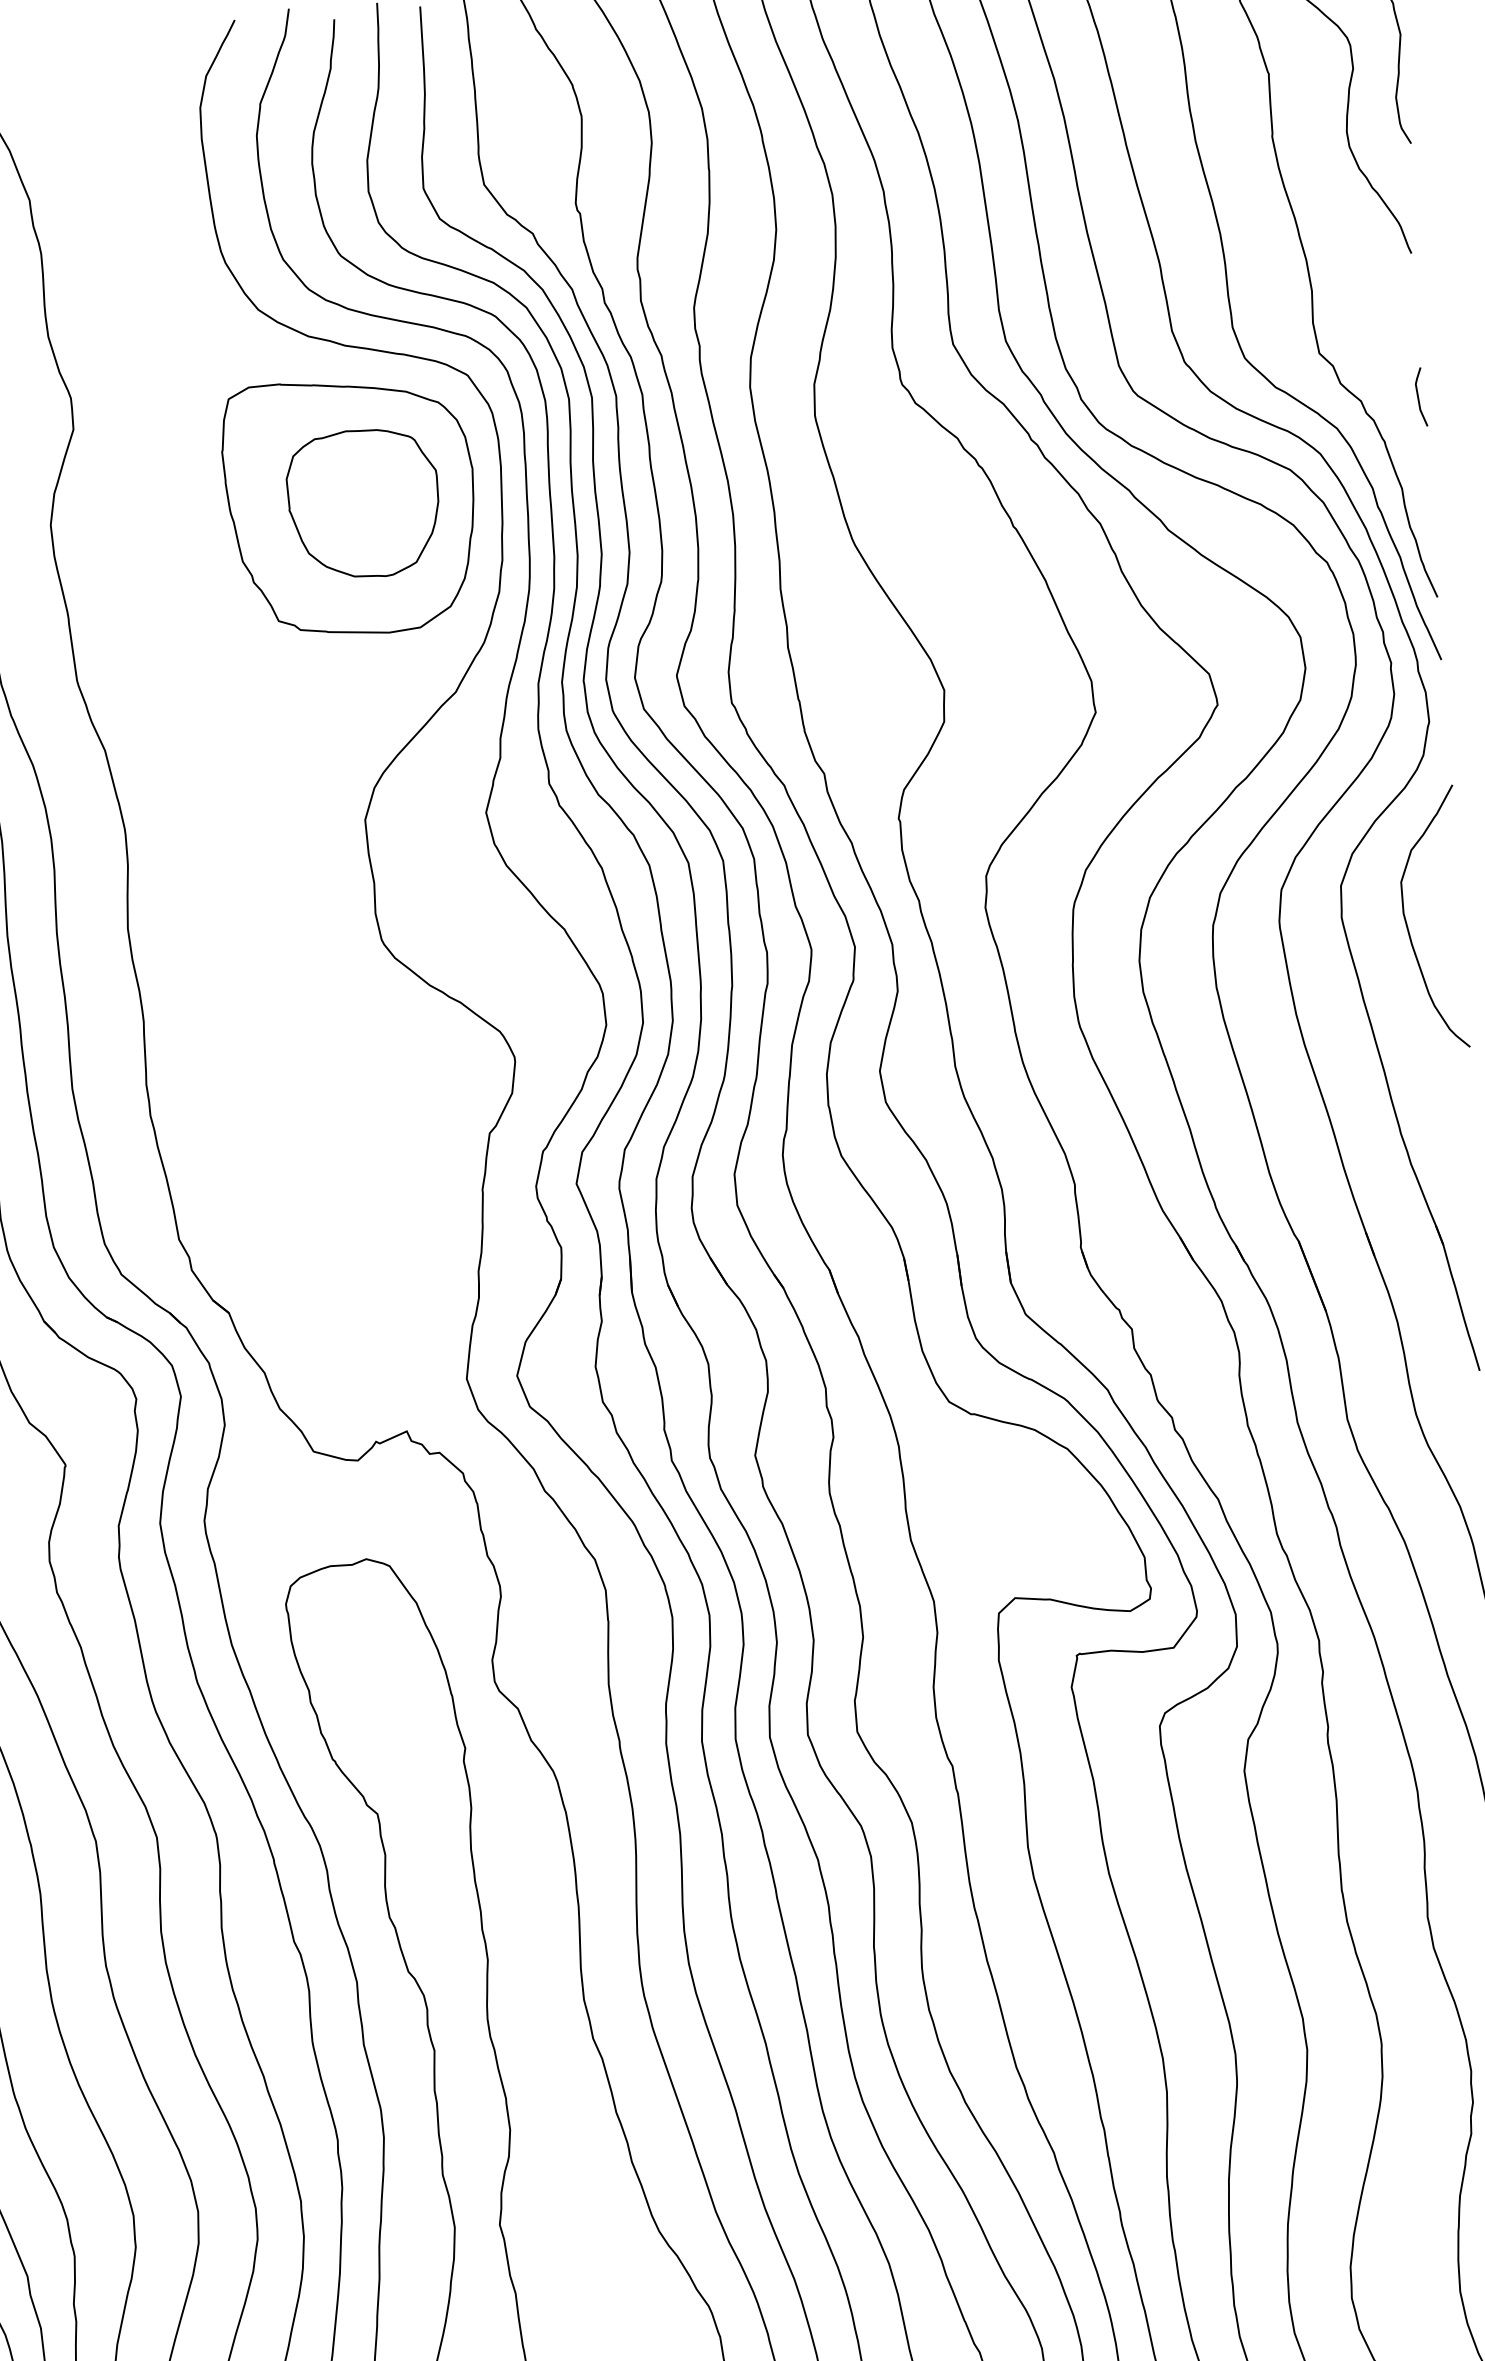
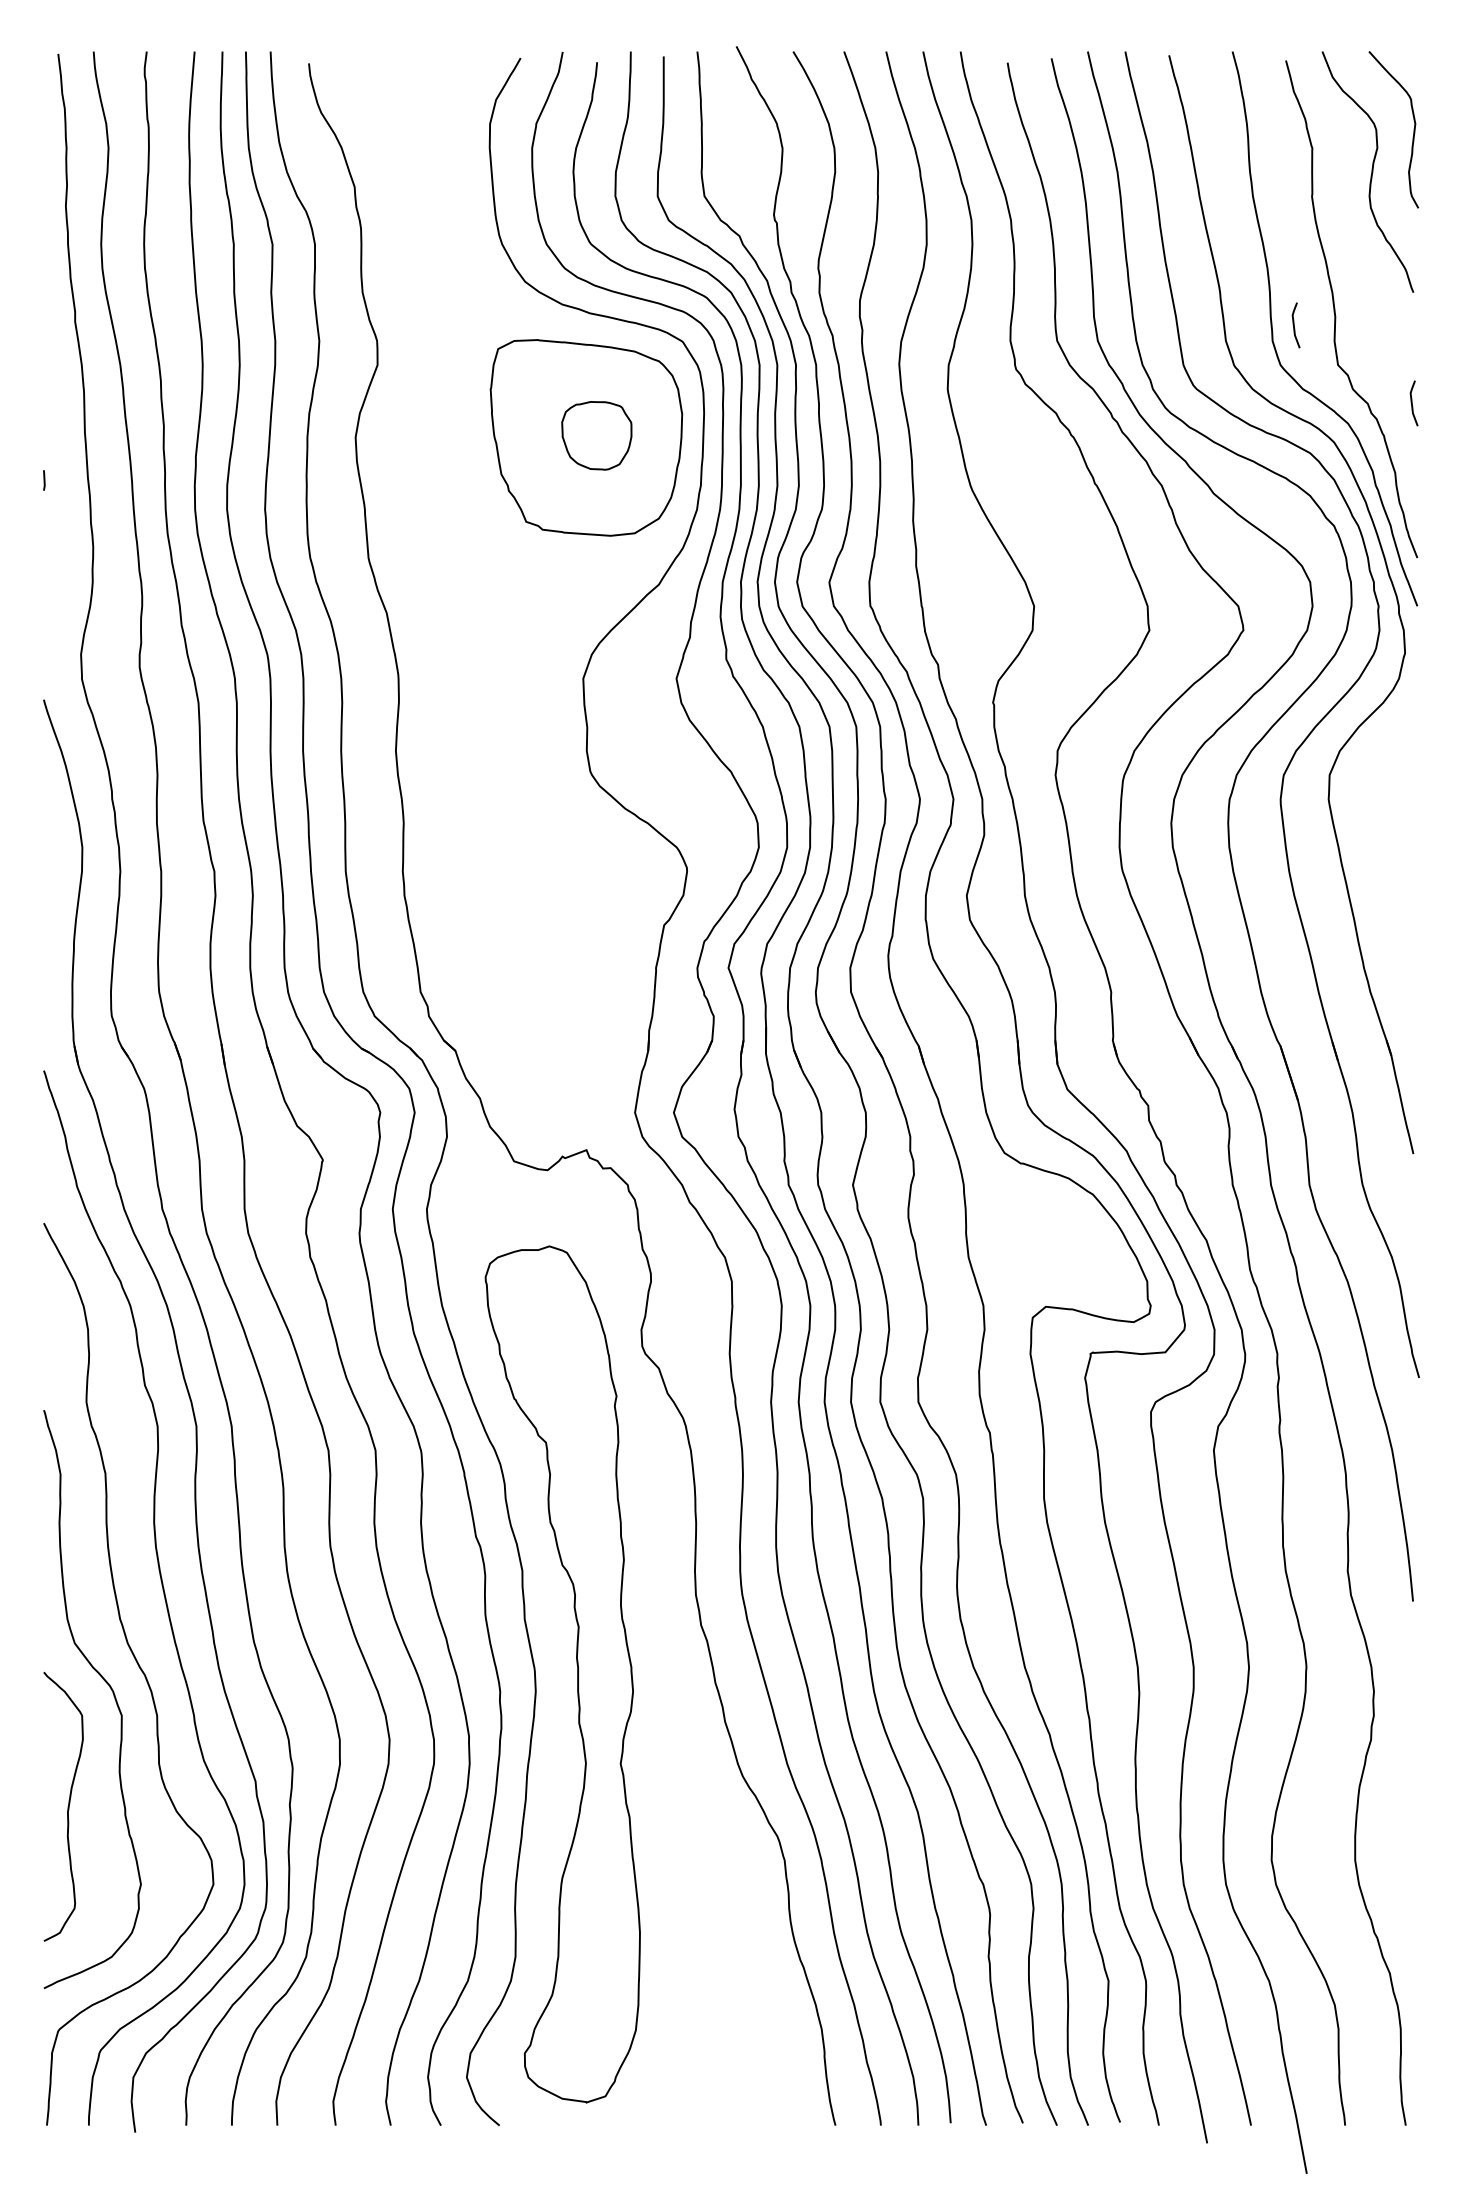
line: (1259, 305) -> (1294, 325), added
part: (363, 503) -> (596, 435), size x0.6
curve: (1408, 925) -> (1379, 808), removed

